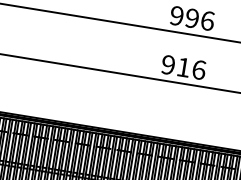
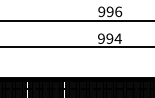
text: (190, 68) -> (113, 38), 916 -> 994

